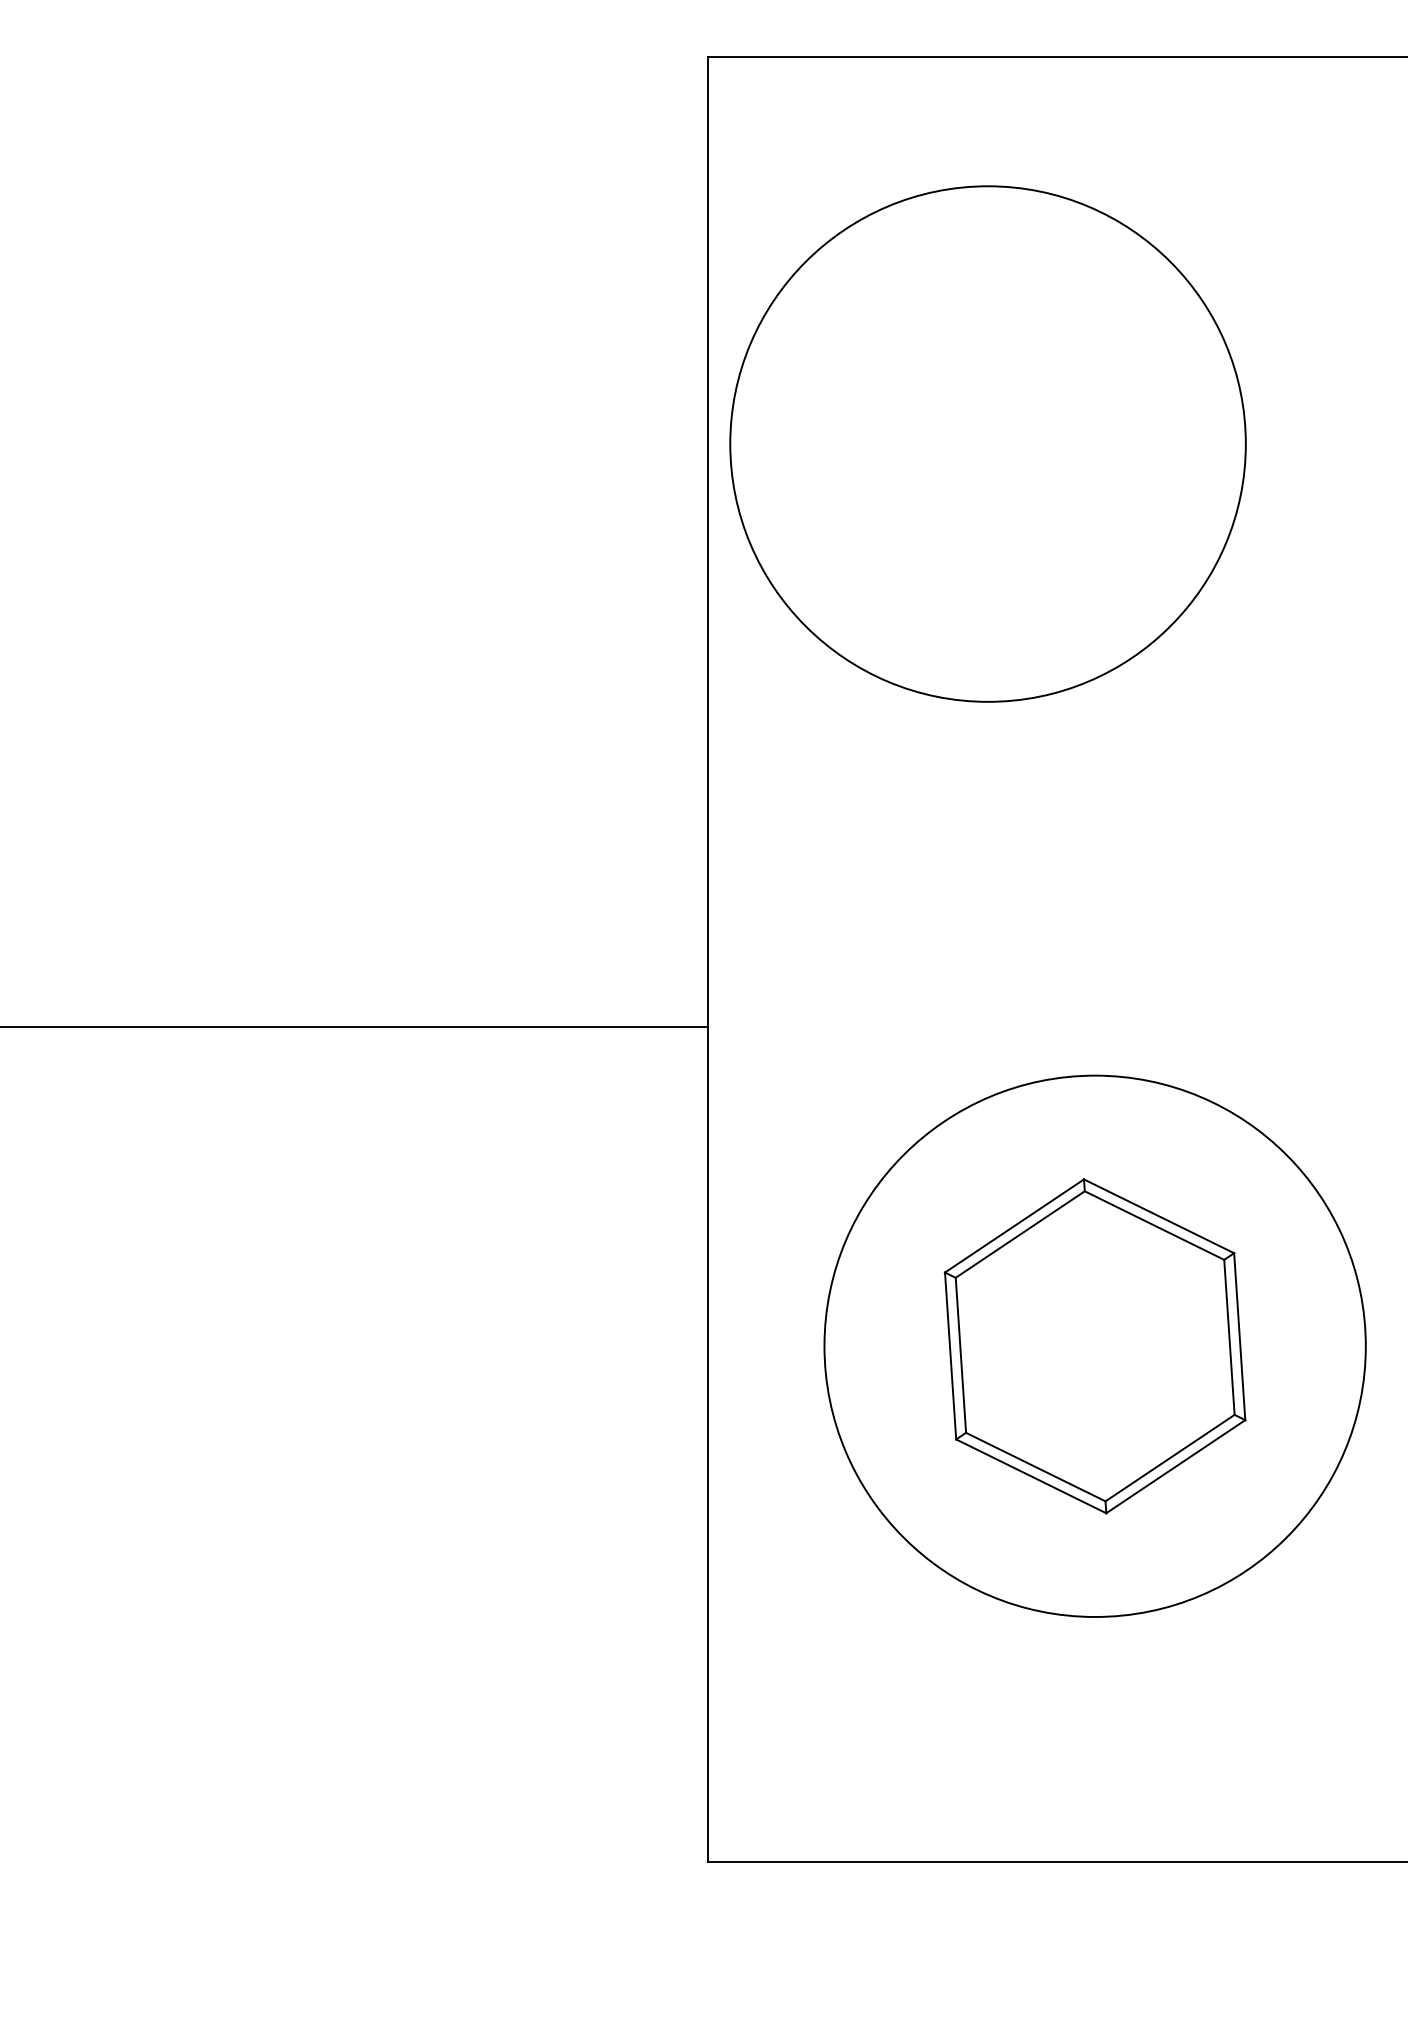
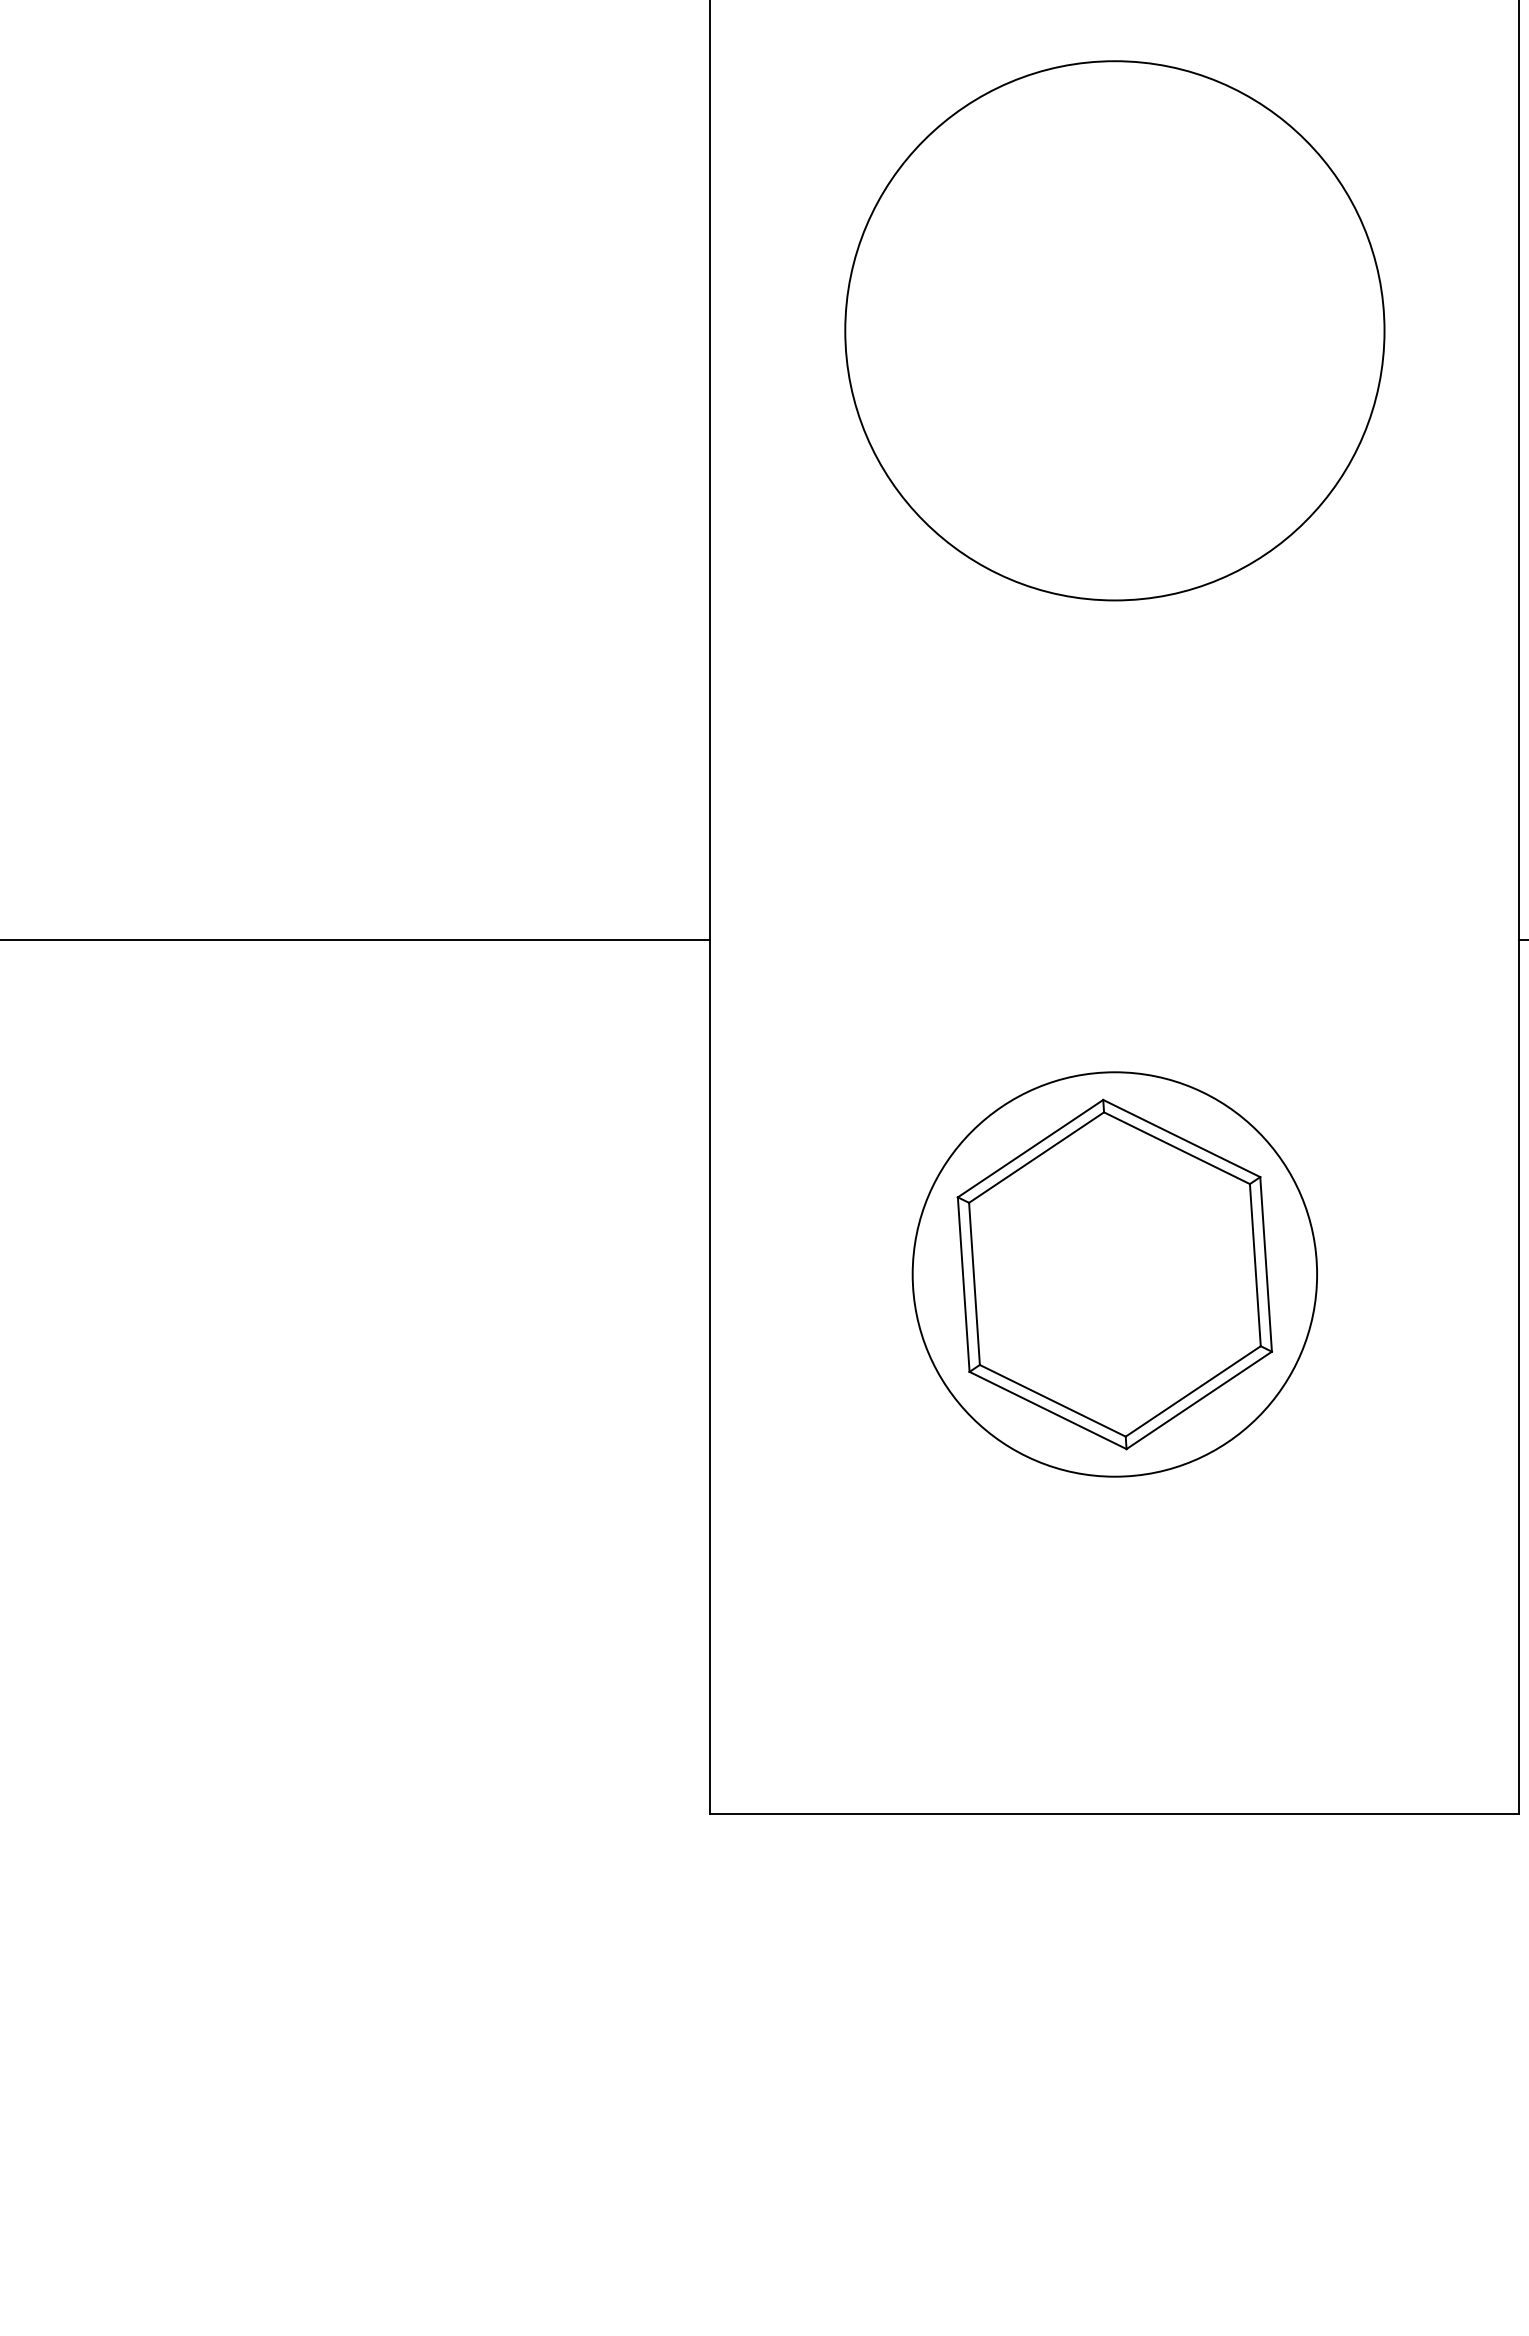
circle: (987, 443) -> (1114, 330), moved
circle: (1094, 1346) -> (1114, 1274), size x0.71

